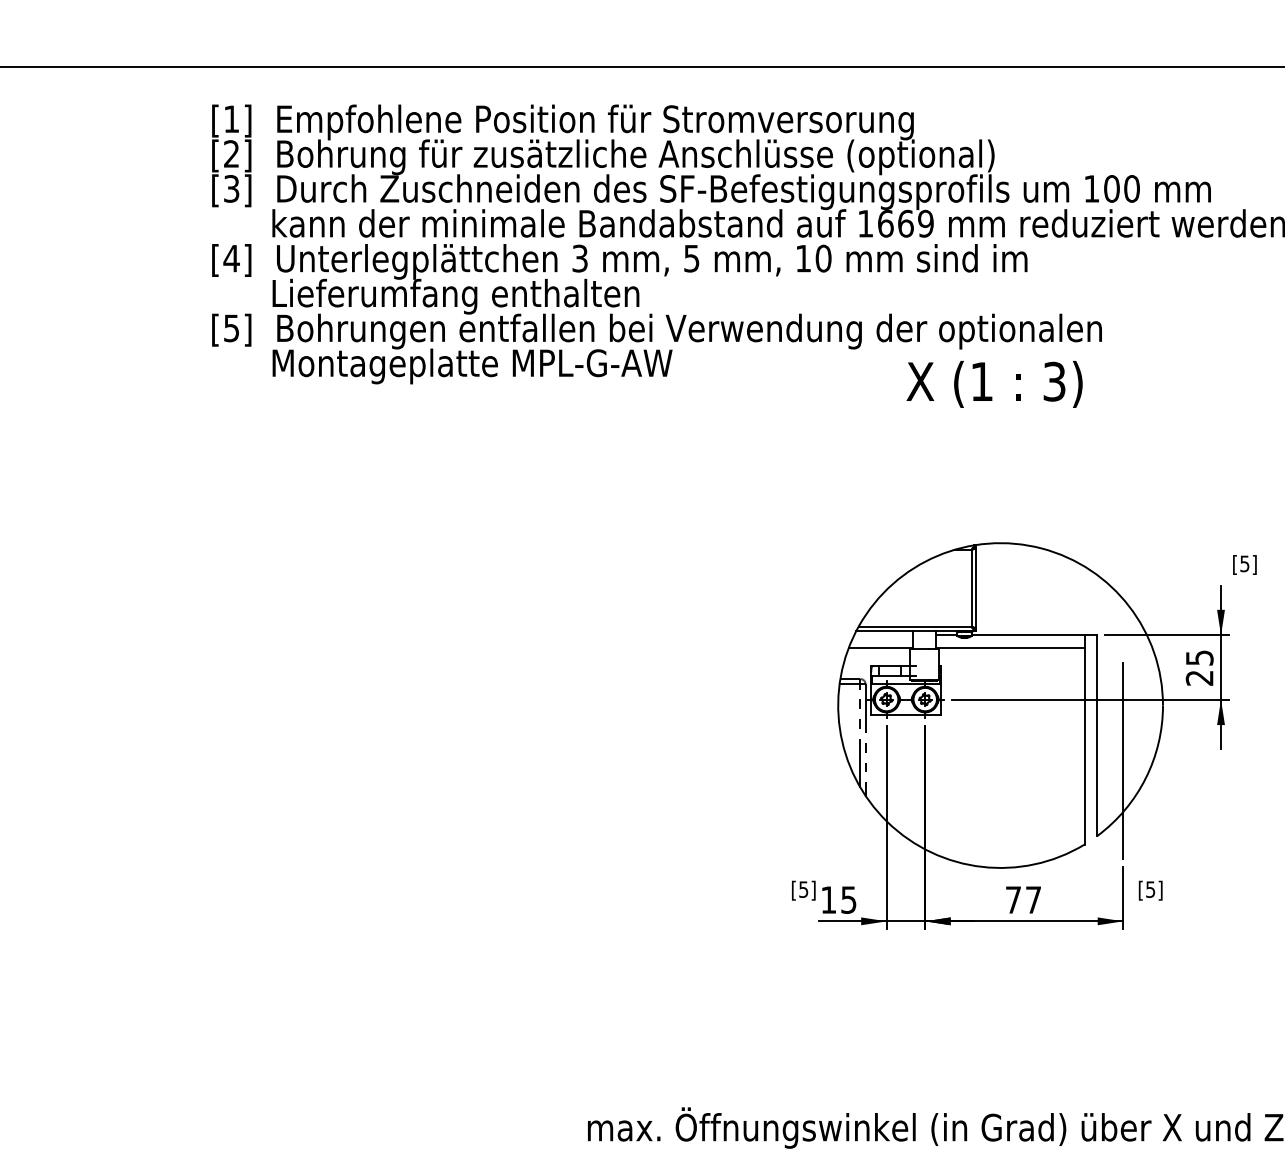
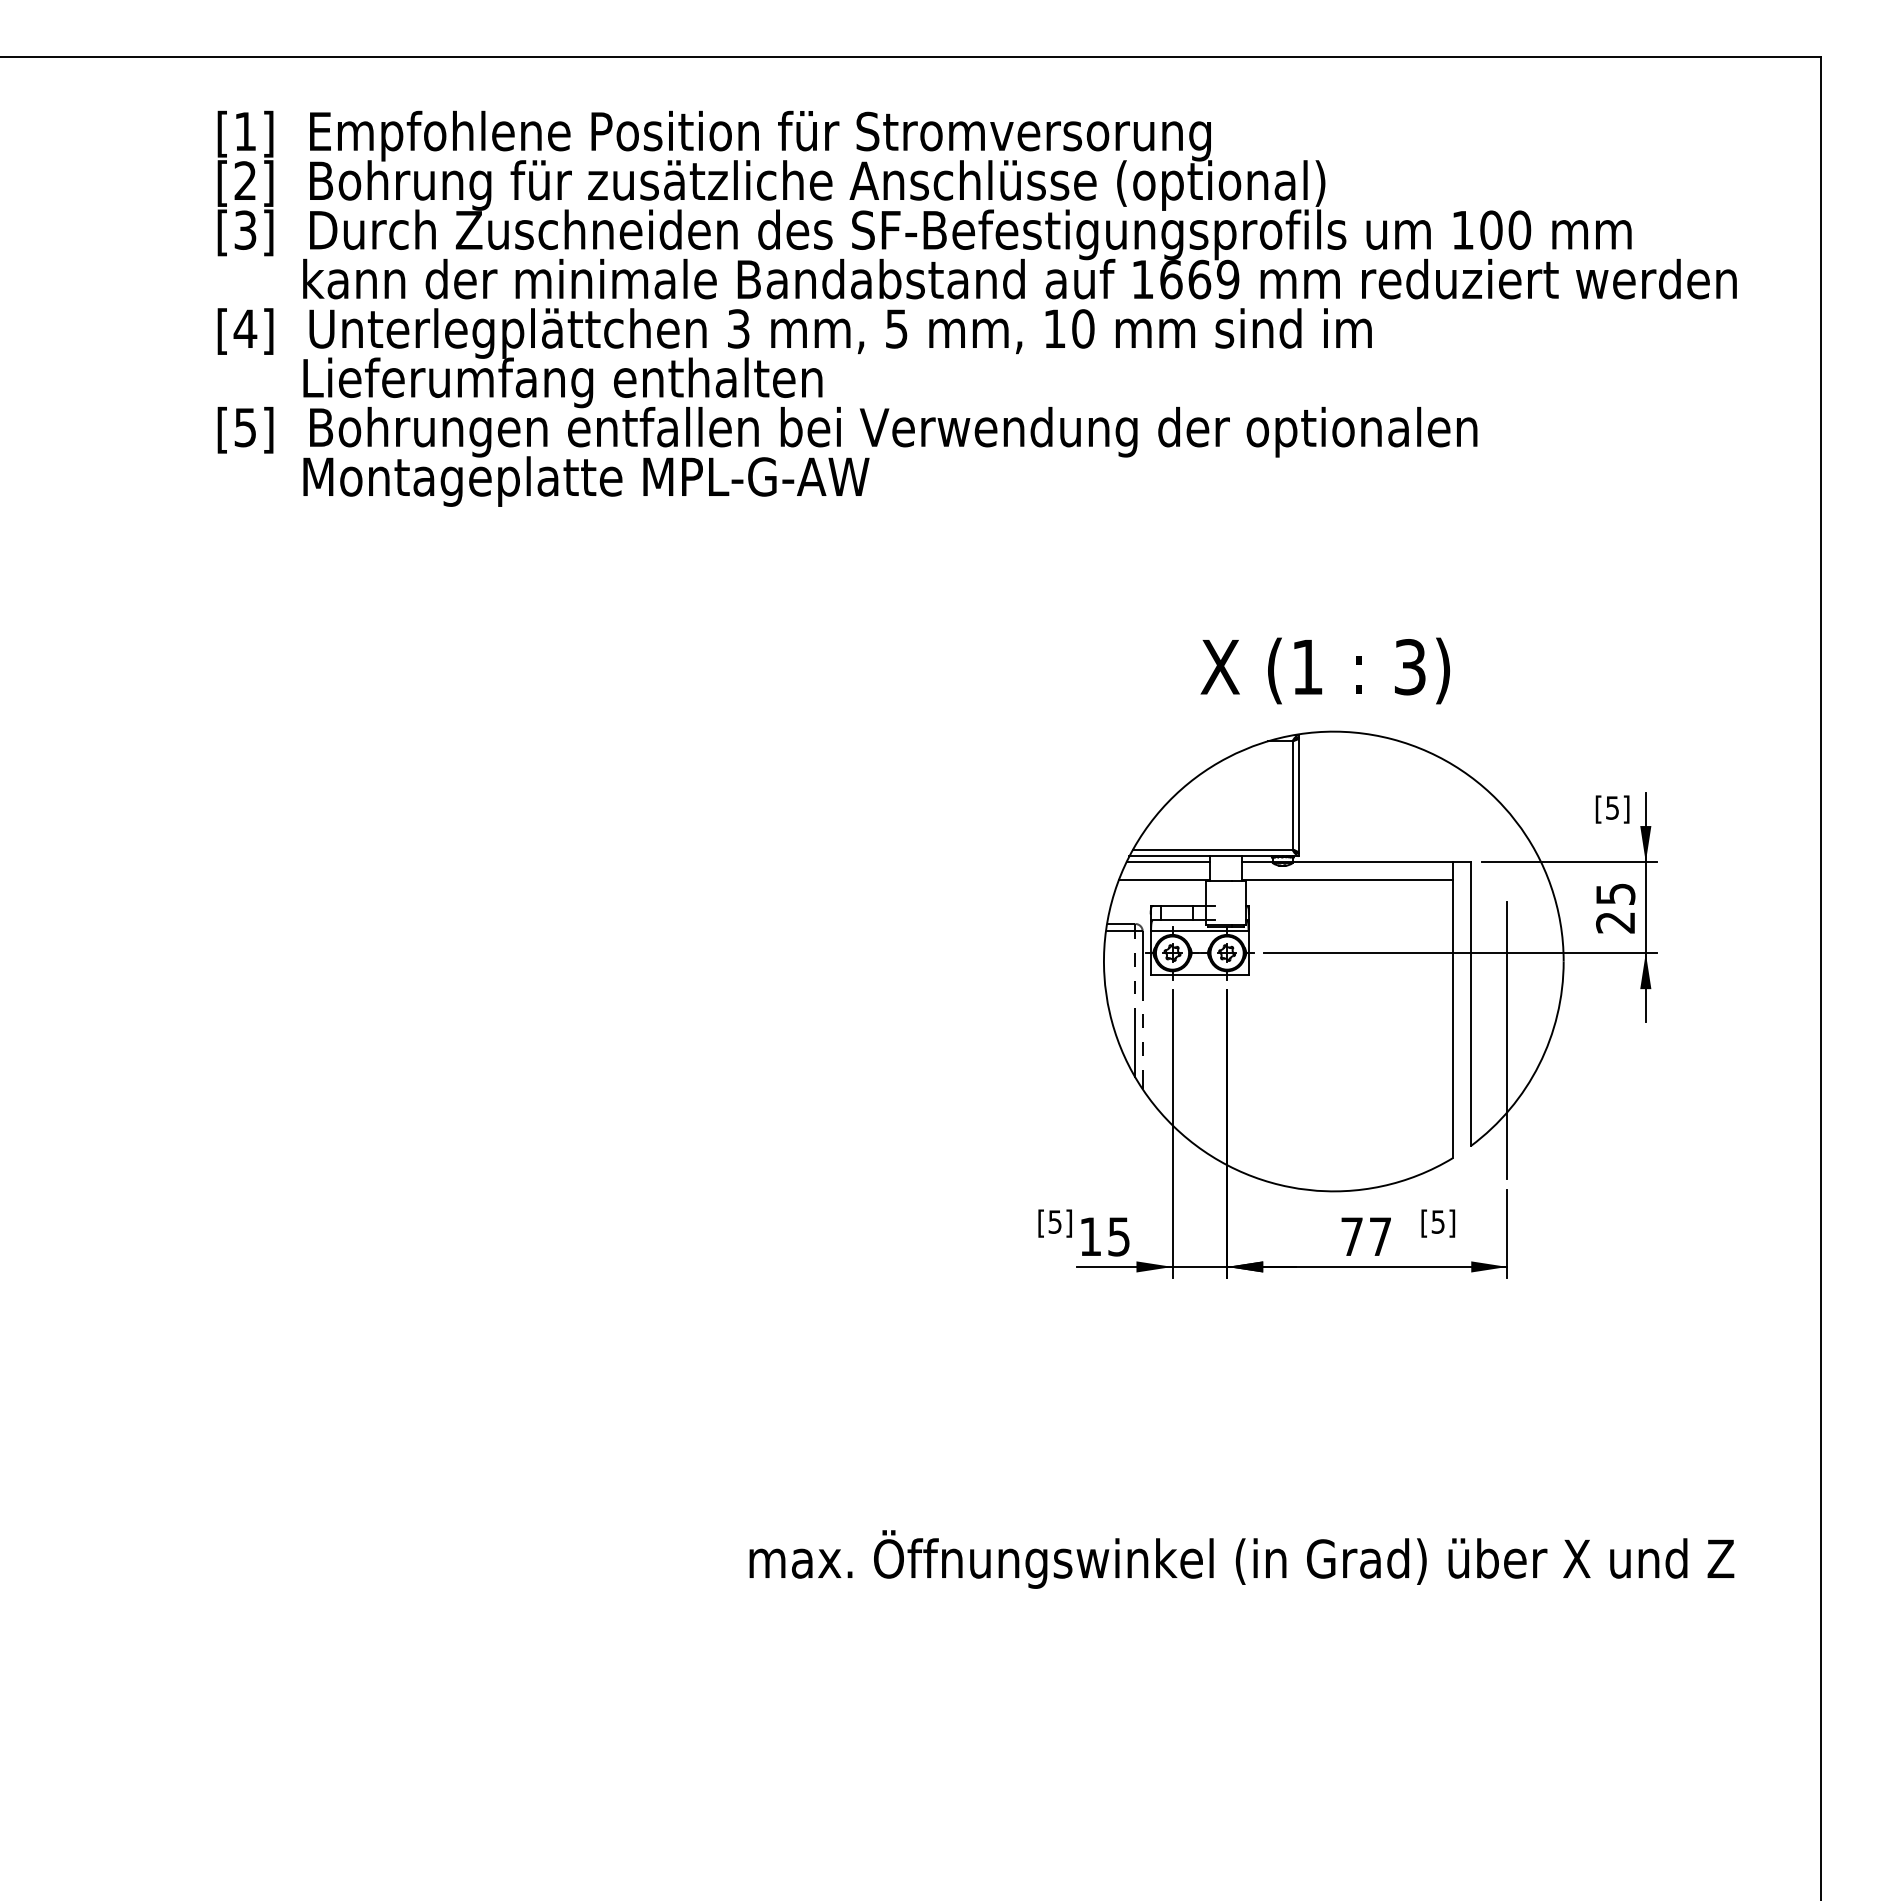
text: (994, 384) -> (1324, 670), moved
text: (1244, 564) -> (1612, 809), moved
line: (883, 635) -> (1167, 862), added
text: (1150, 890) -> (1438, 1223), moved

